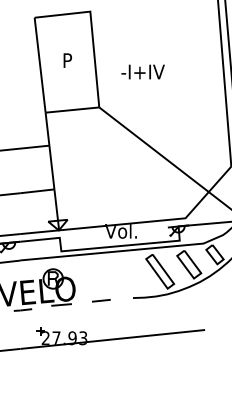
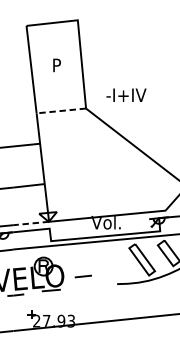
text: (142, 71) -> (125, 94), moved
line: (72, 110) -> (61, 111), solid -> dashed
line: (39, 232) -> (30, 223), solid -> dashed
line: (101, 300) -> (83, 276), moved

